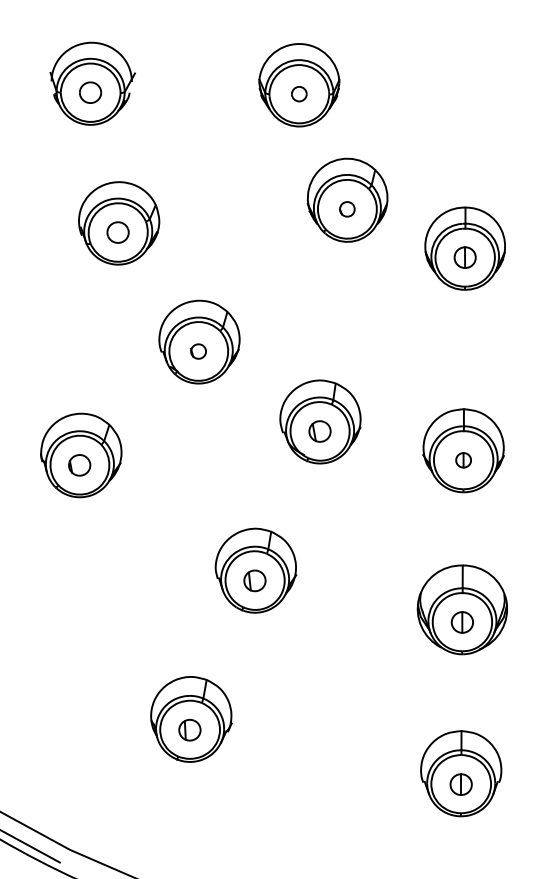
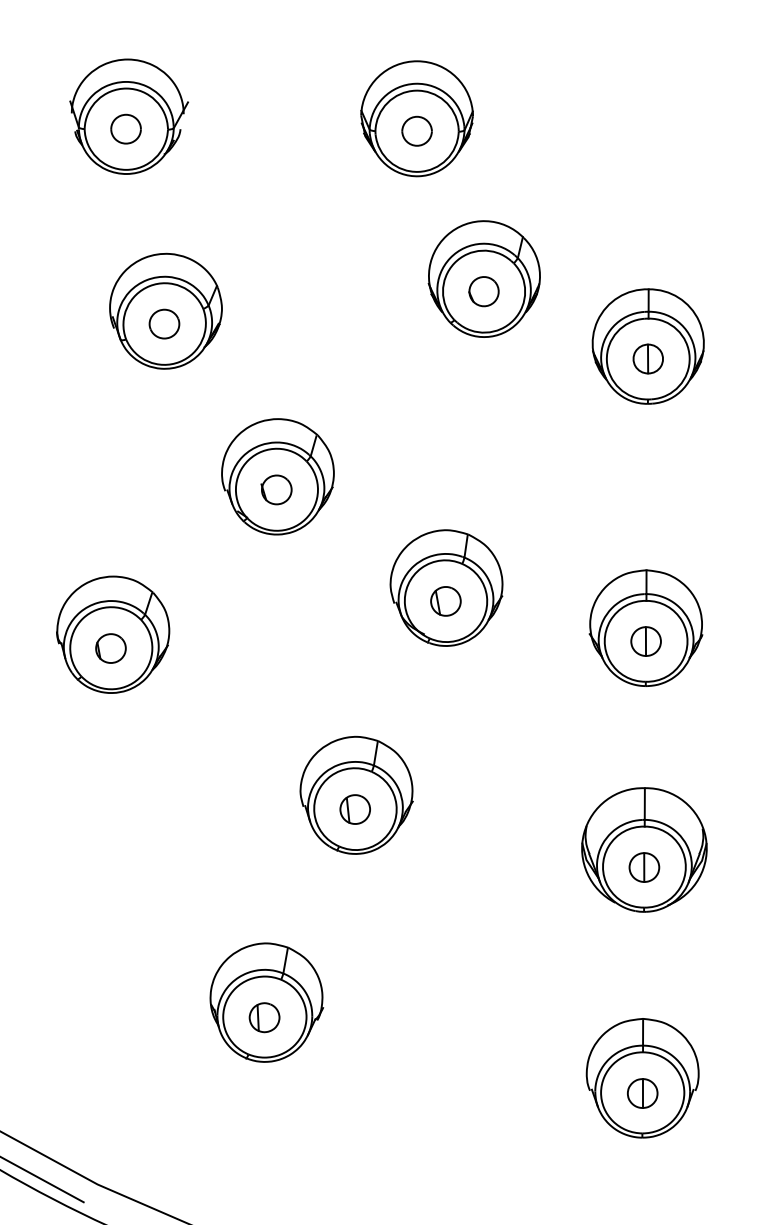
part: (298, 93) -> (416, 130), size x1.43
part: (346, 209) -> (483, 291), size x1.43
part: (198, 351) -> (276, 489), size x1.43
part: (463, 460) -> (645, 641), size x1.43

